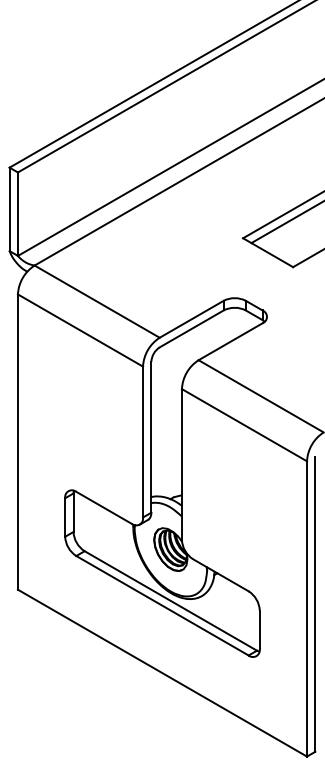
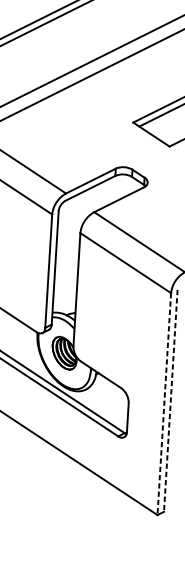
line: (315, 604) -> (170, 401), solid -> dashed
line: (307, 608) -> (164, 403), solid -> dashed

